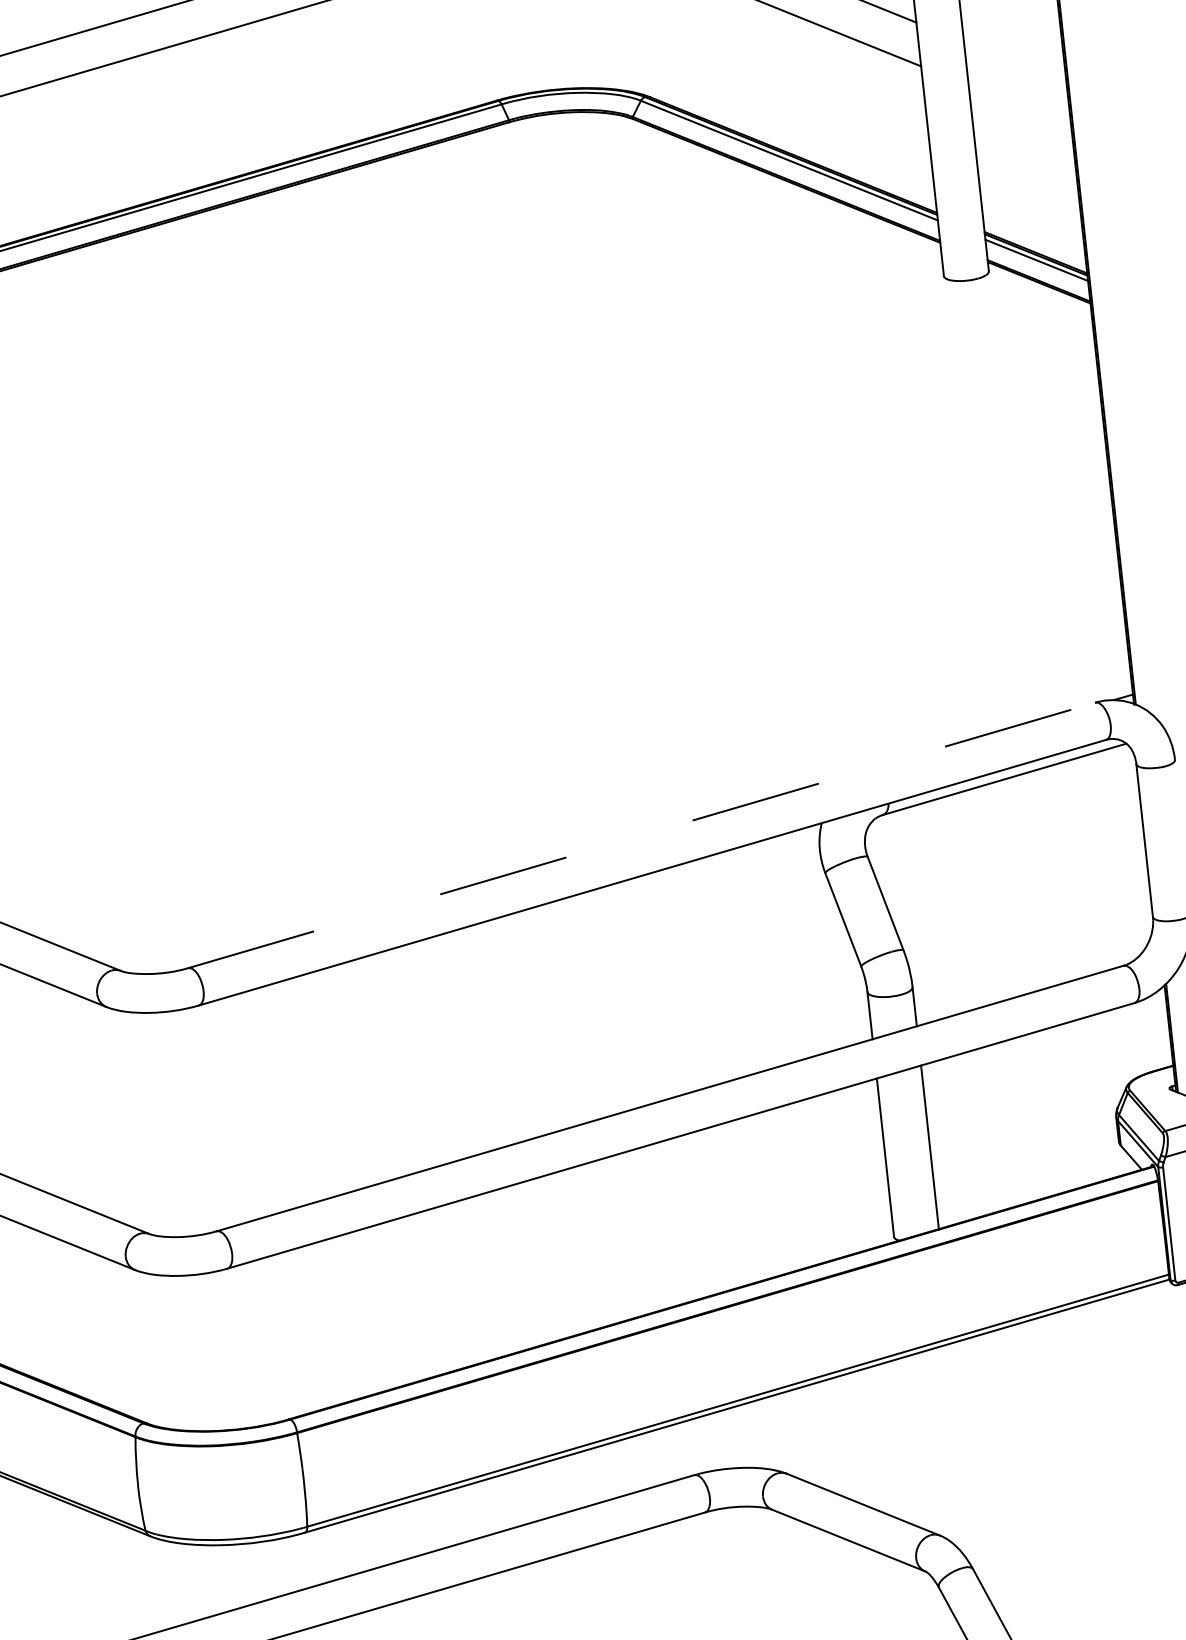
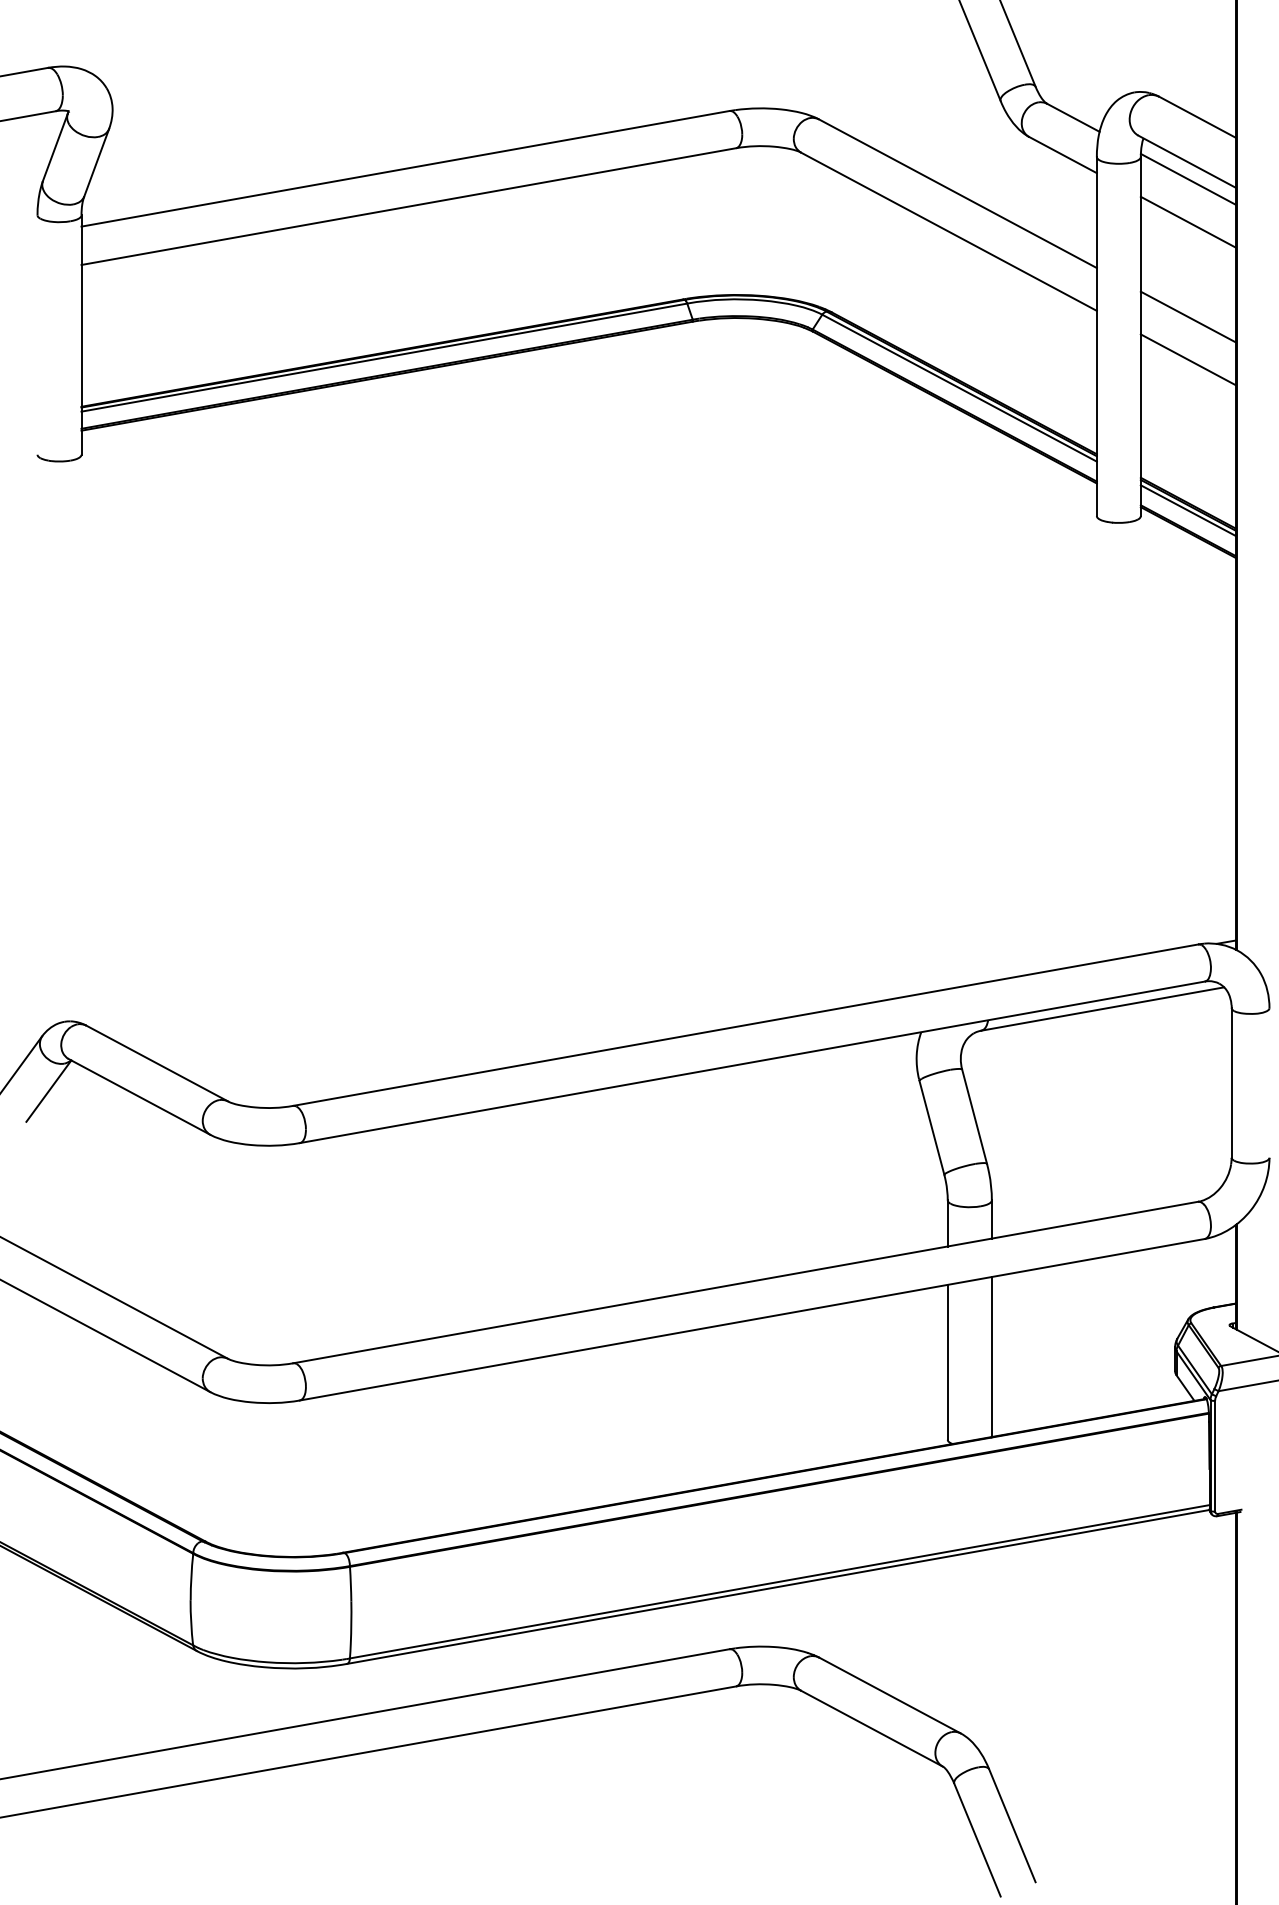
line: (1014, 62) -> (1187, 316), added
line: (1019, 105) -> (1187, 359), added
line: (641, 835) -> (745, 1025), dashed -> solid

